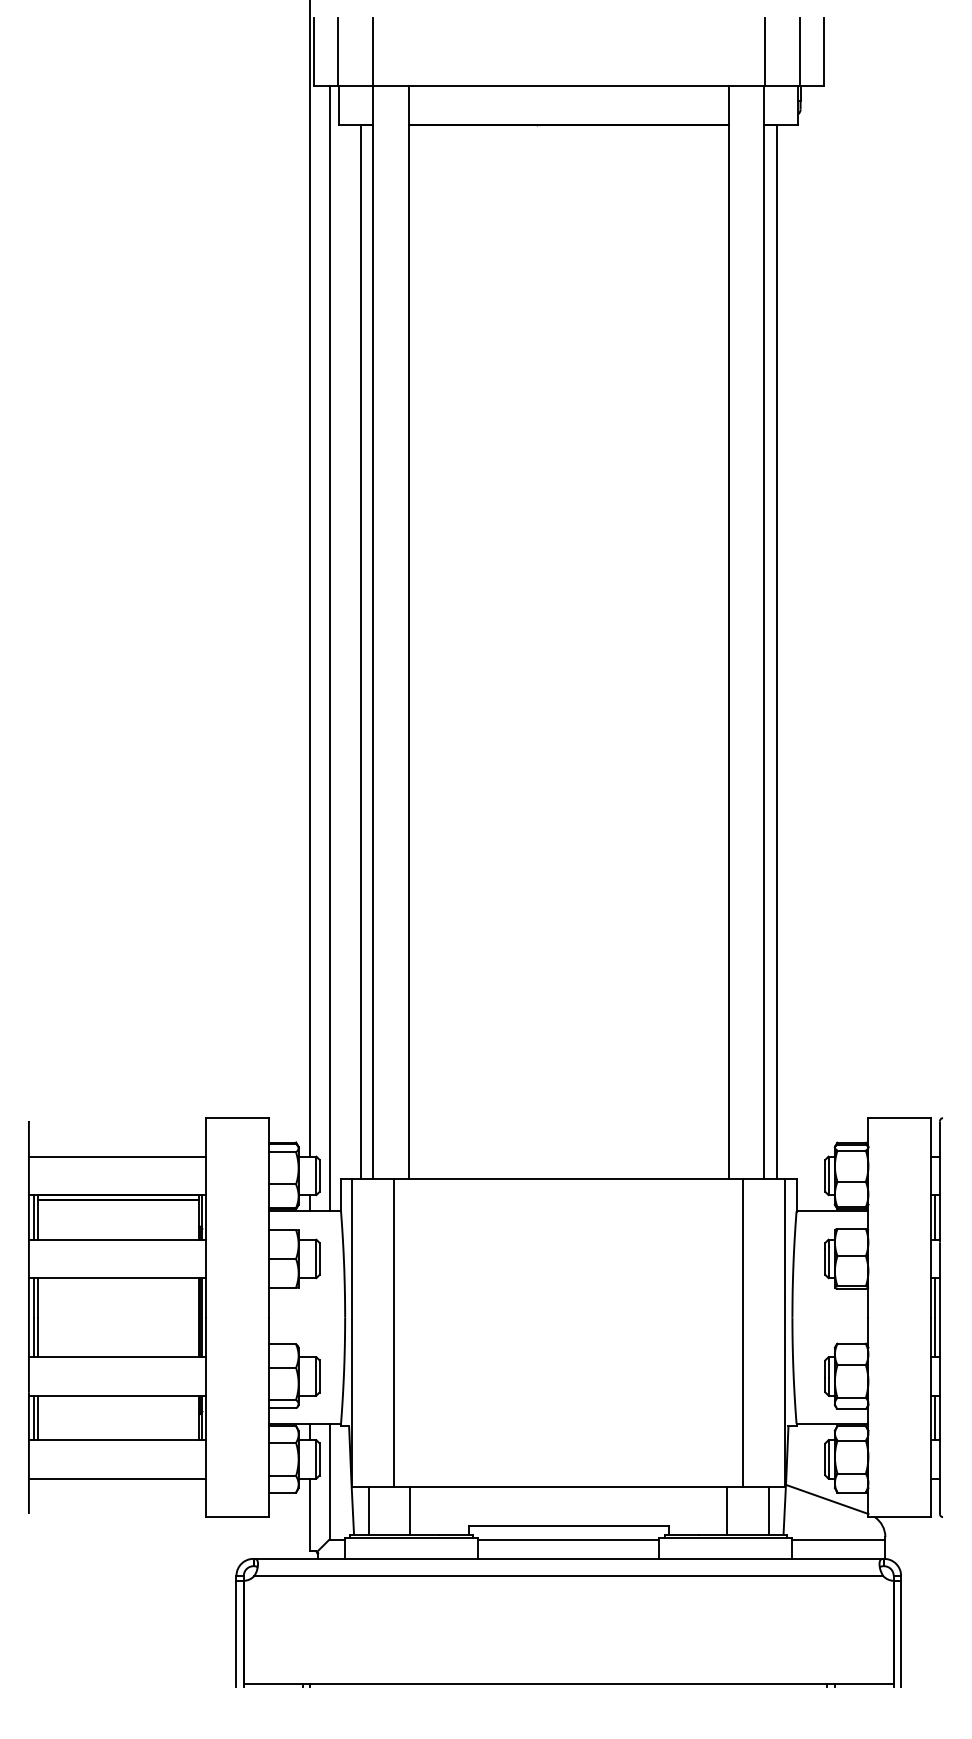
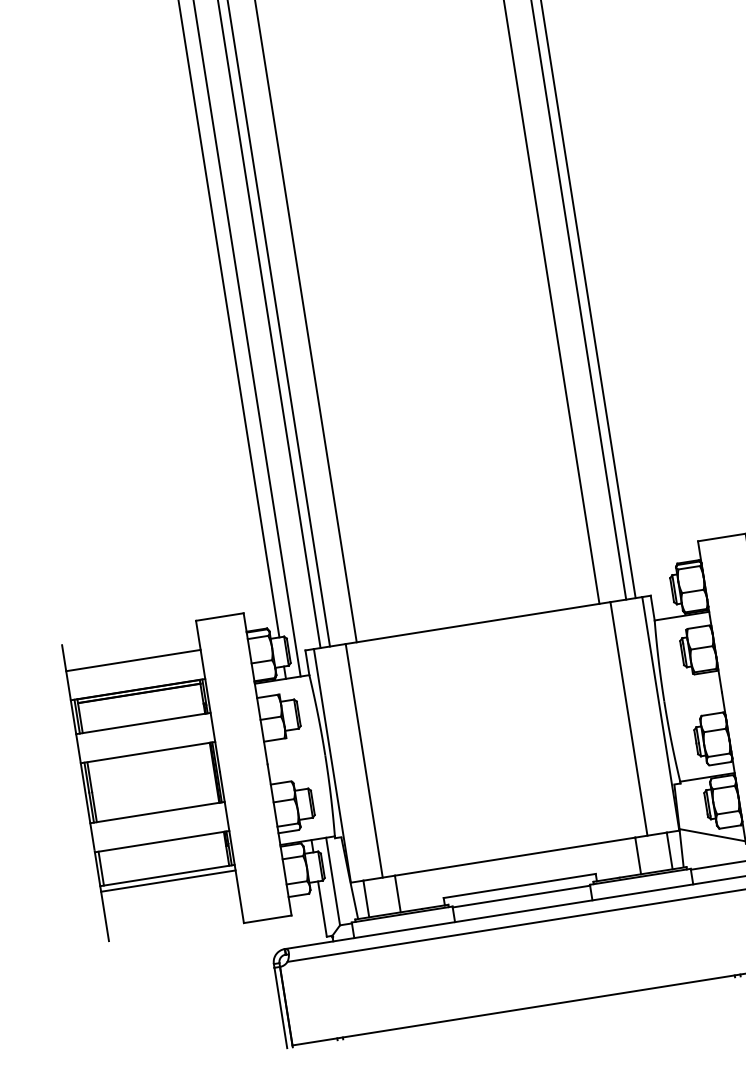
line: (37, 1417) -> (104, 867), removed
line: (117, 1478) -> (168, 881), moved

